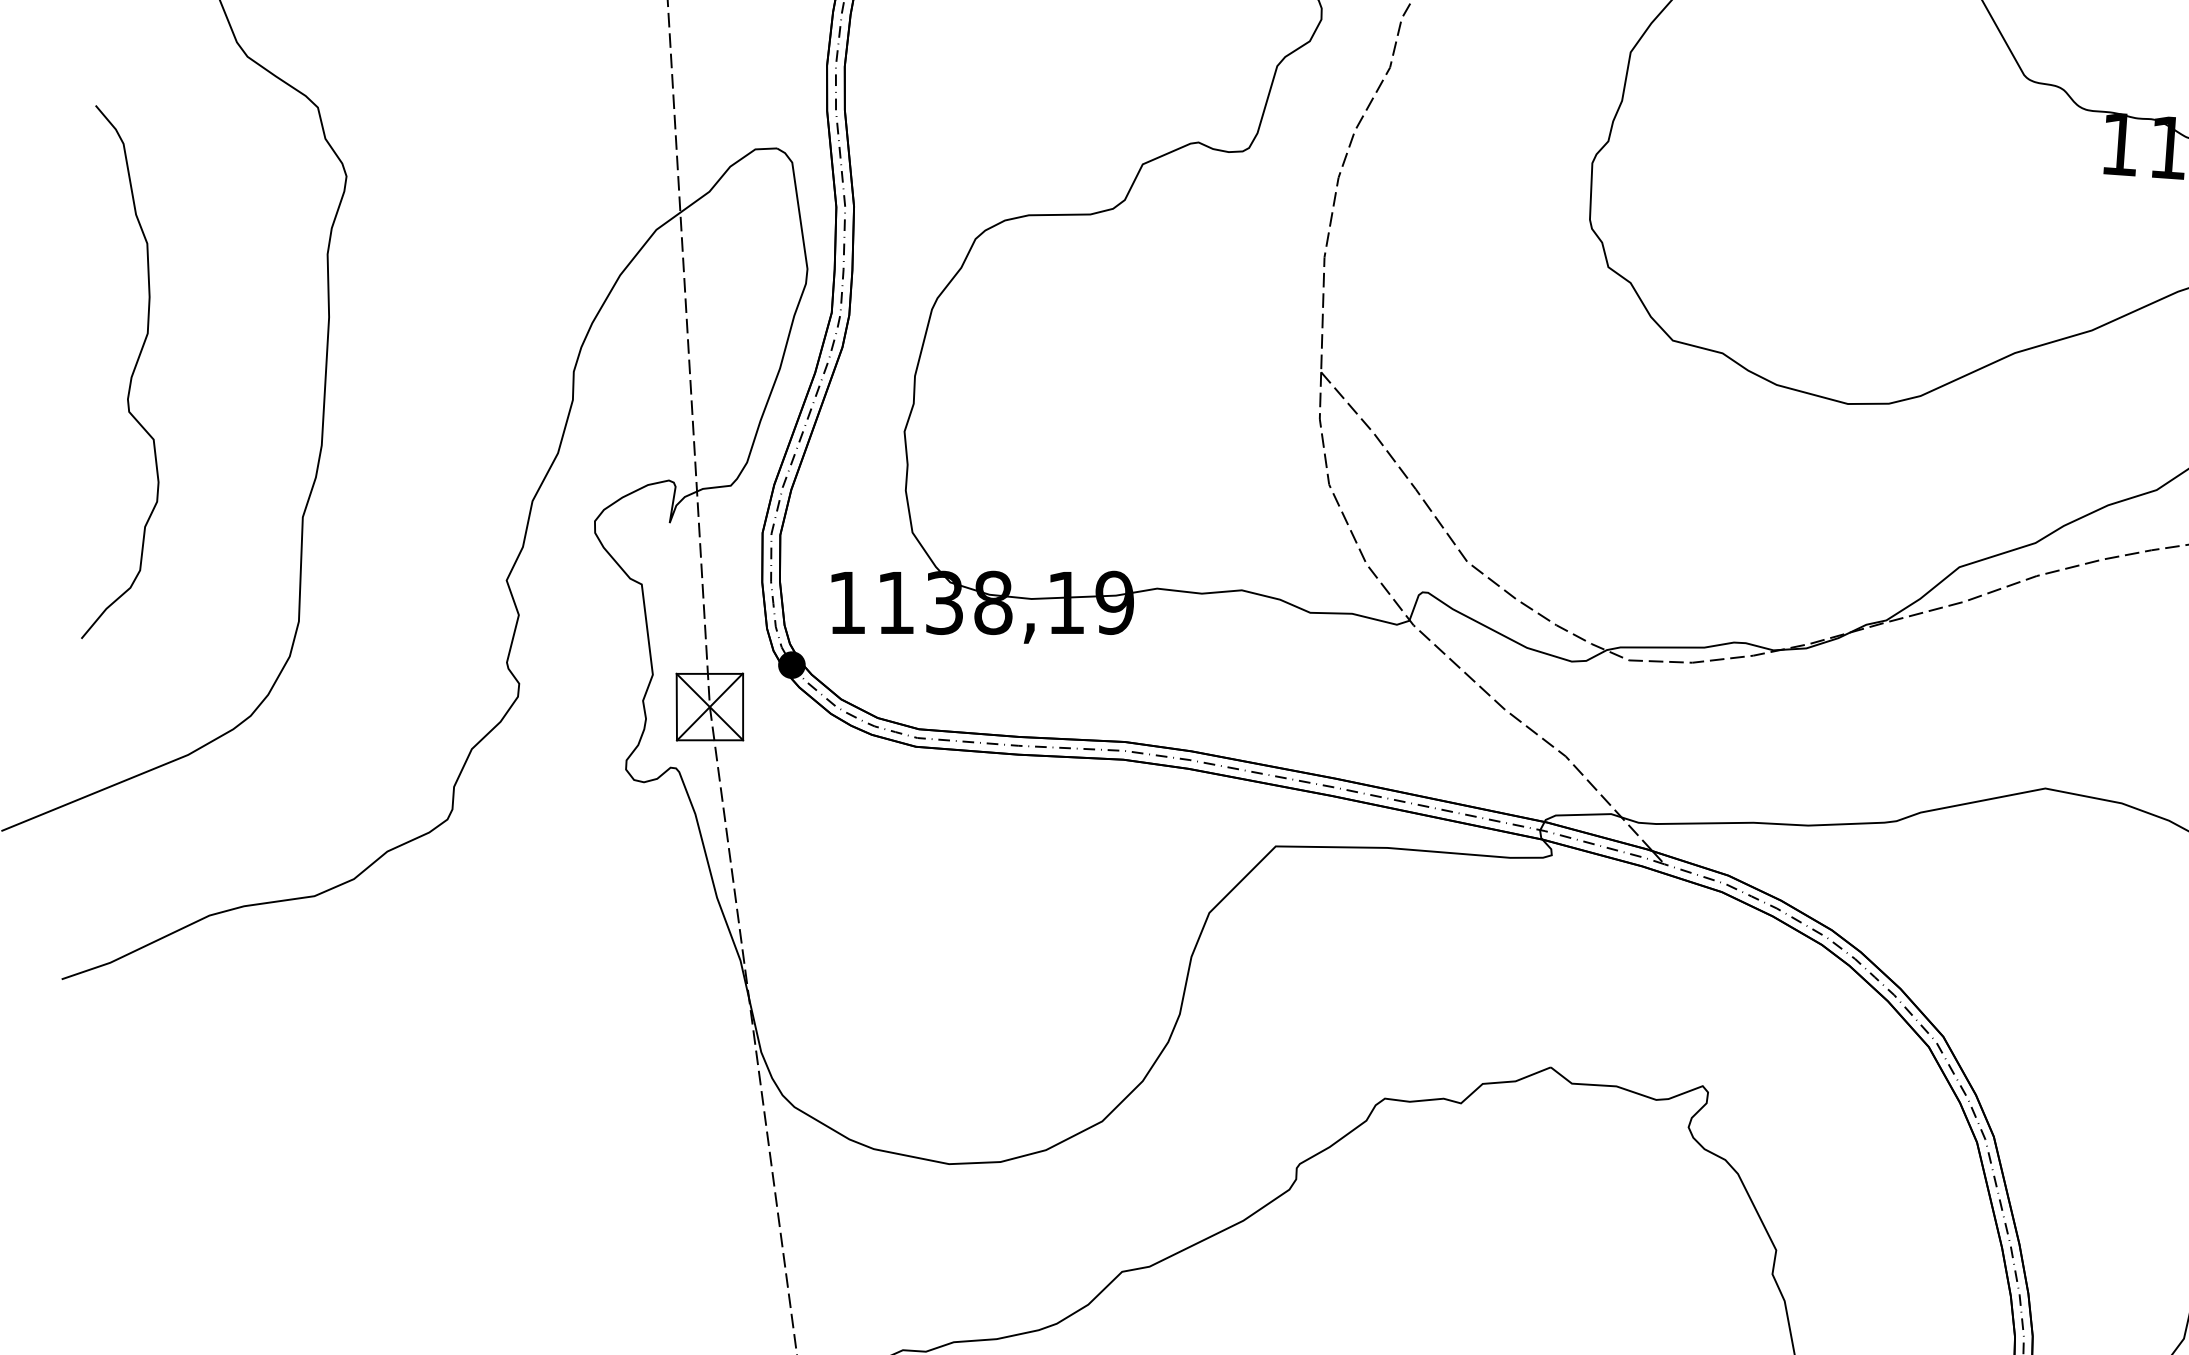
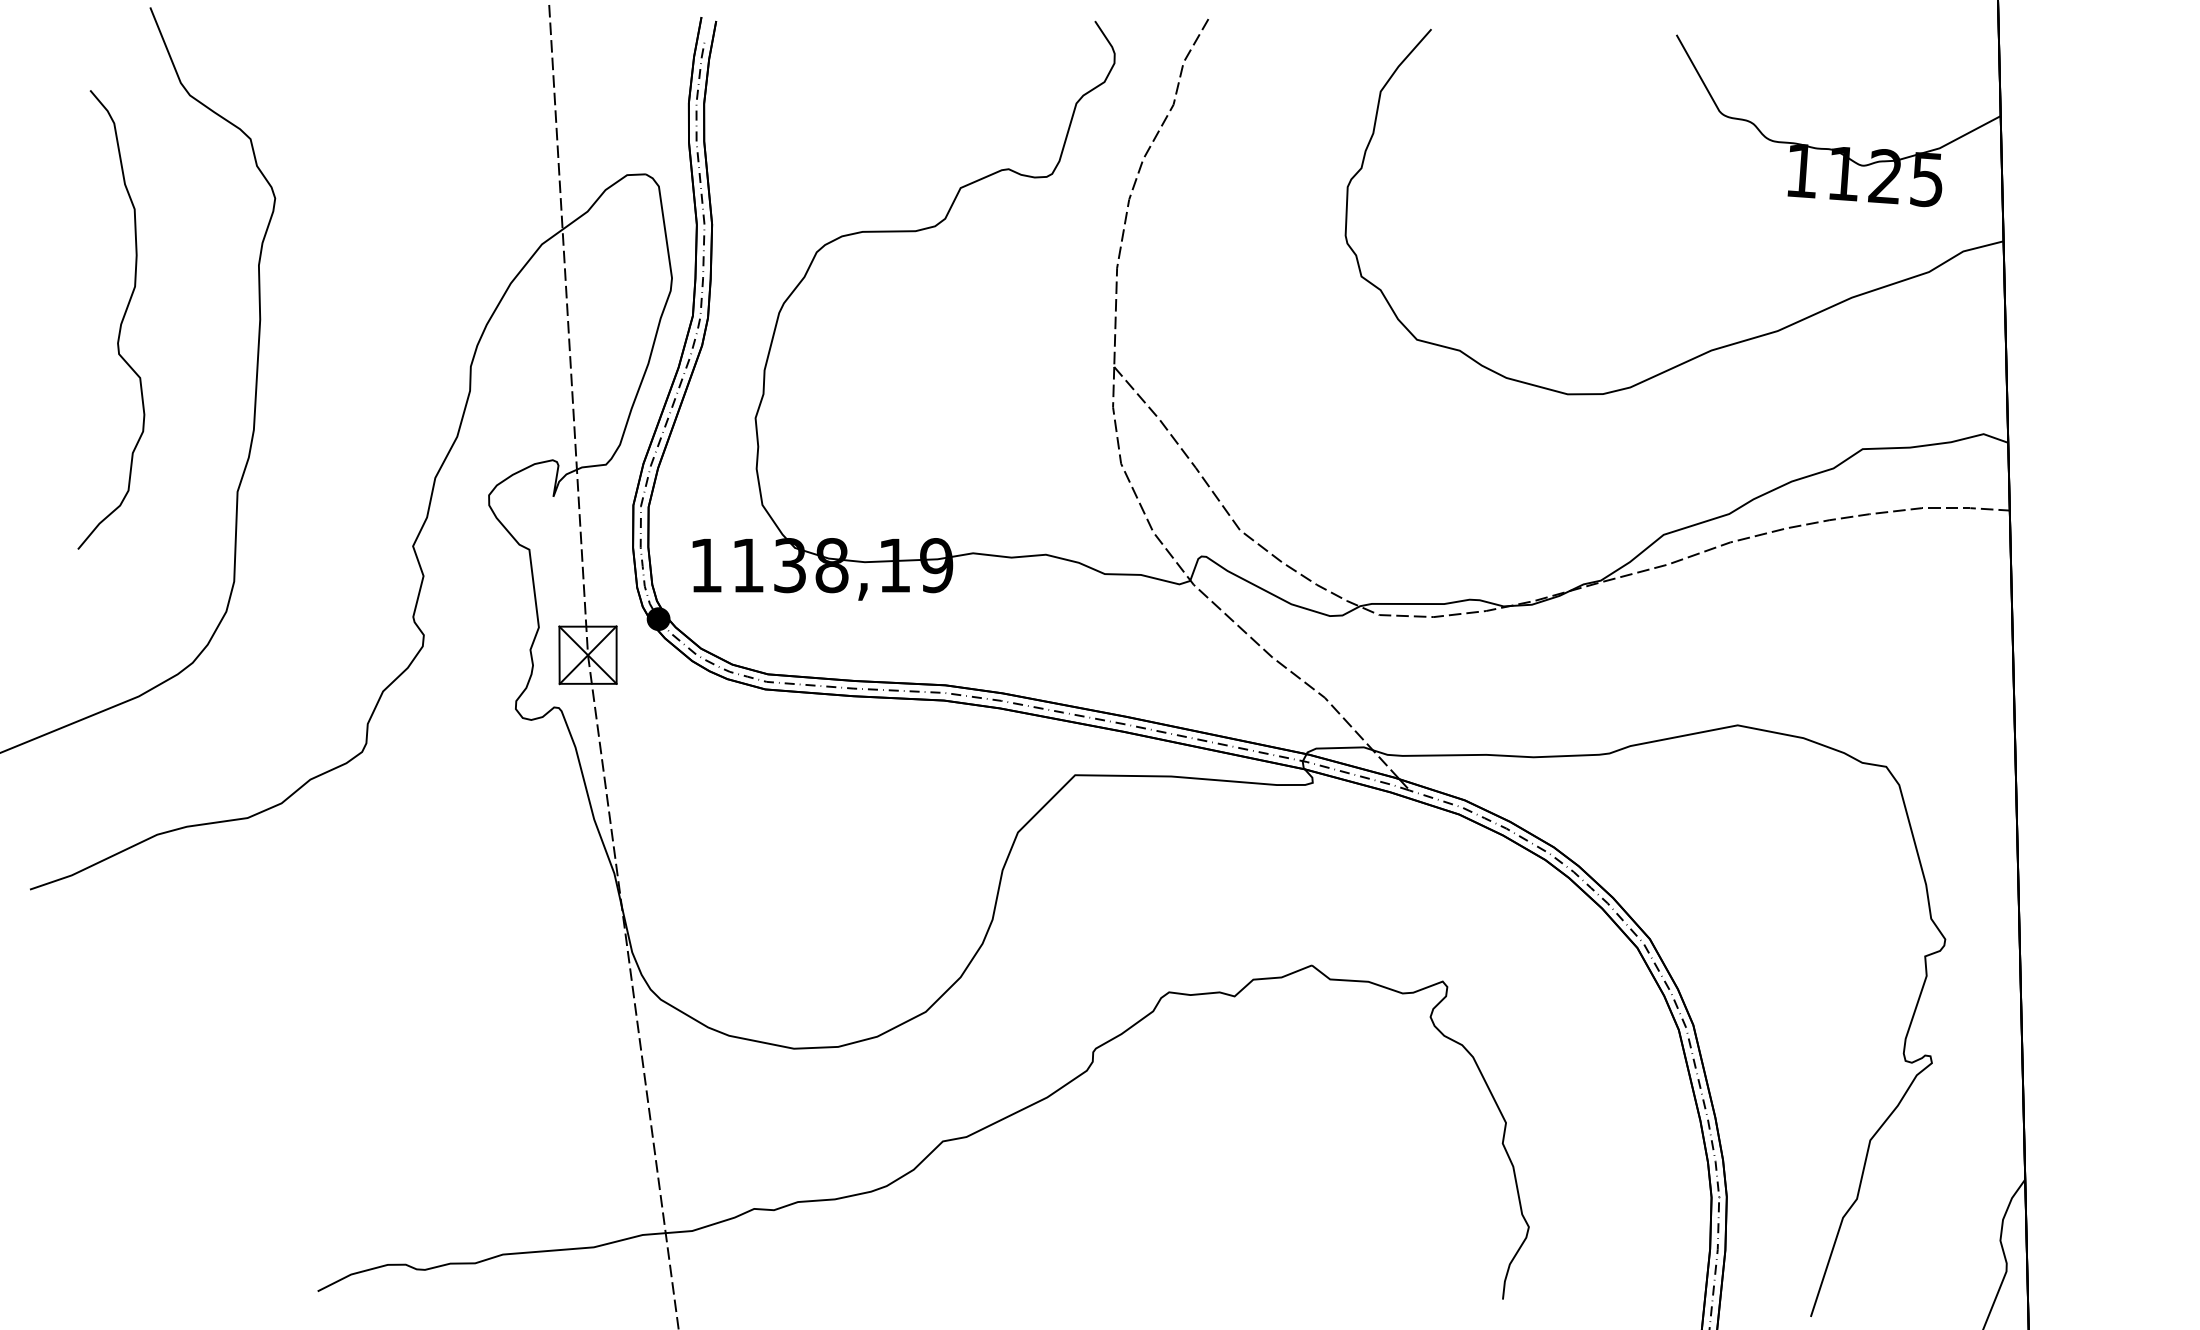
curve: (130, 375) -> (120, 322), moved

